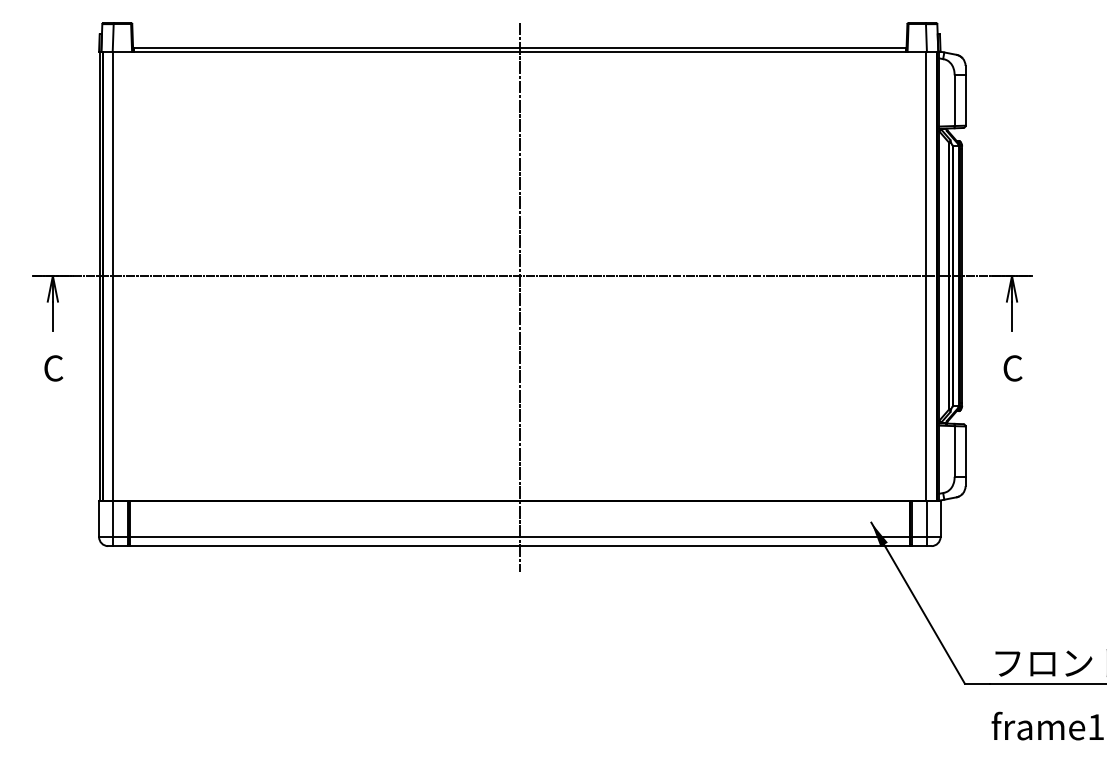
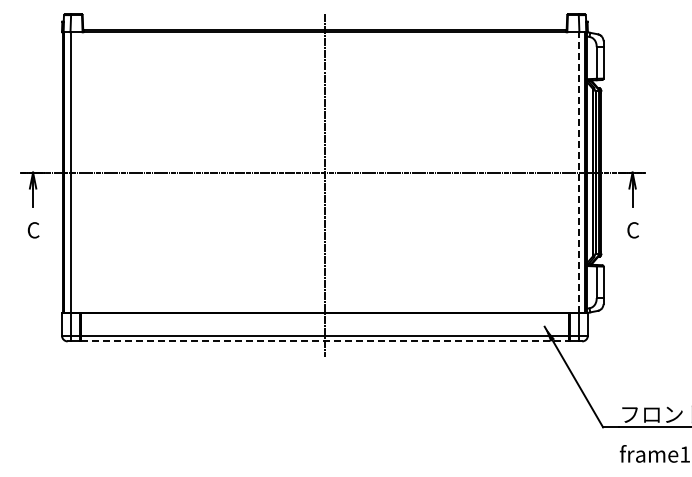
line: (927, 275) -> (579, 172), solid -> dashed
line: (519, 546) -> (324, 341), solid -> dashed

